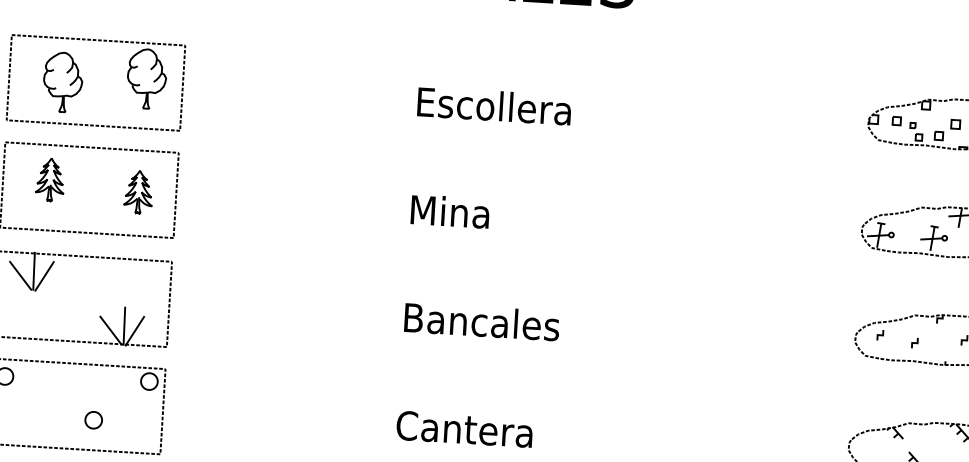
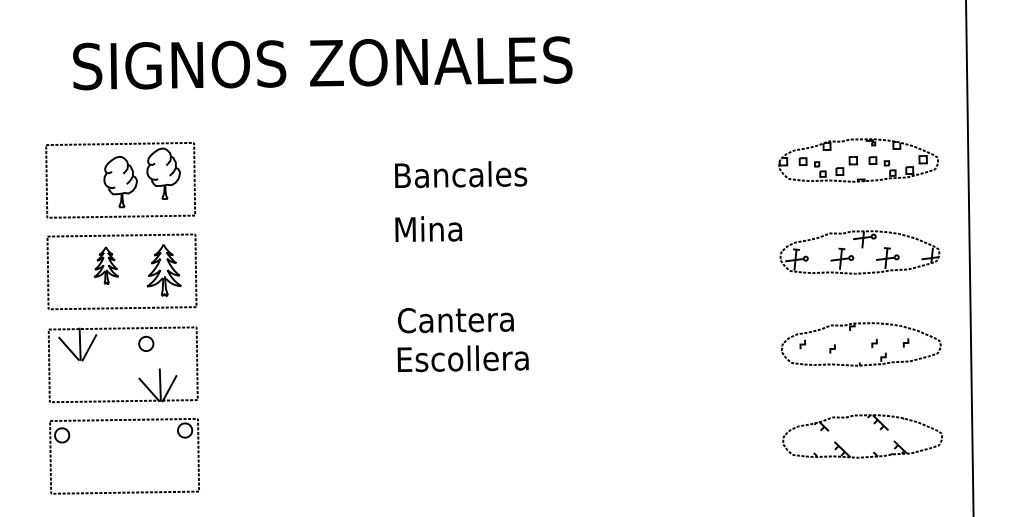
part: (62, 81) -> (120, 181), moved
text: (500, 106) -> (465, 174), Escollera -> Bancales
part: (49, 179) -> (105, 265), moved
part: (138, 192) -> (163, 270), size x1.4
text: (450, 211) -> (428, 228), moved
text: (487, 322) -> (468, 358), Bancales -> Escollera
part: (93, 419) -> (146, 343), moved
text: (464, 429) -> (455, 320), moved

